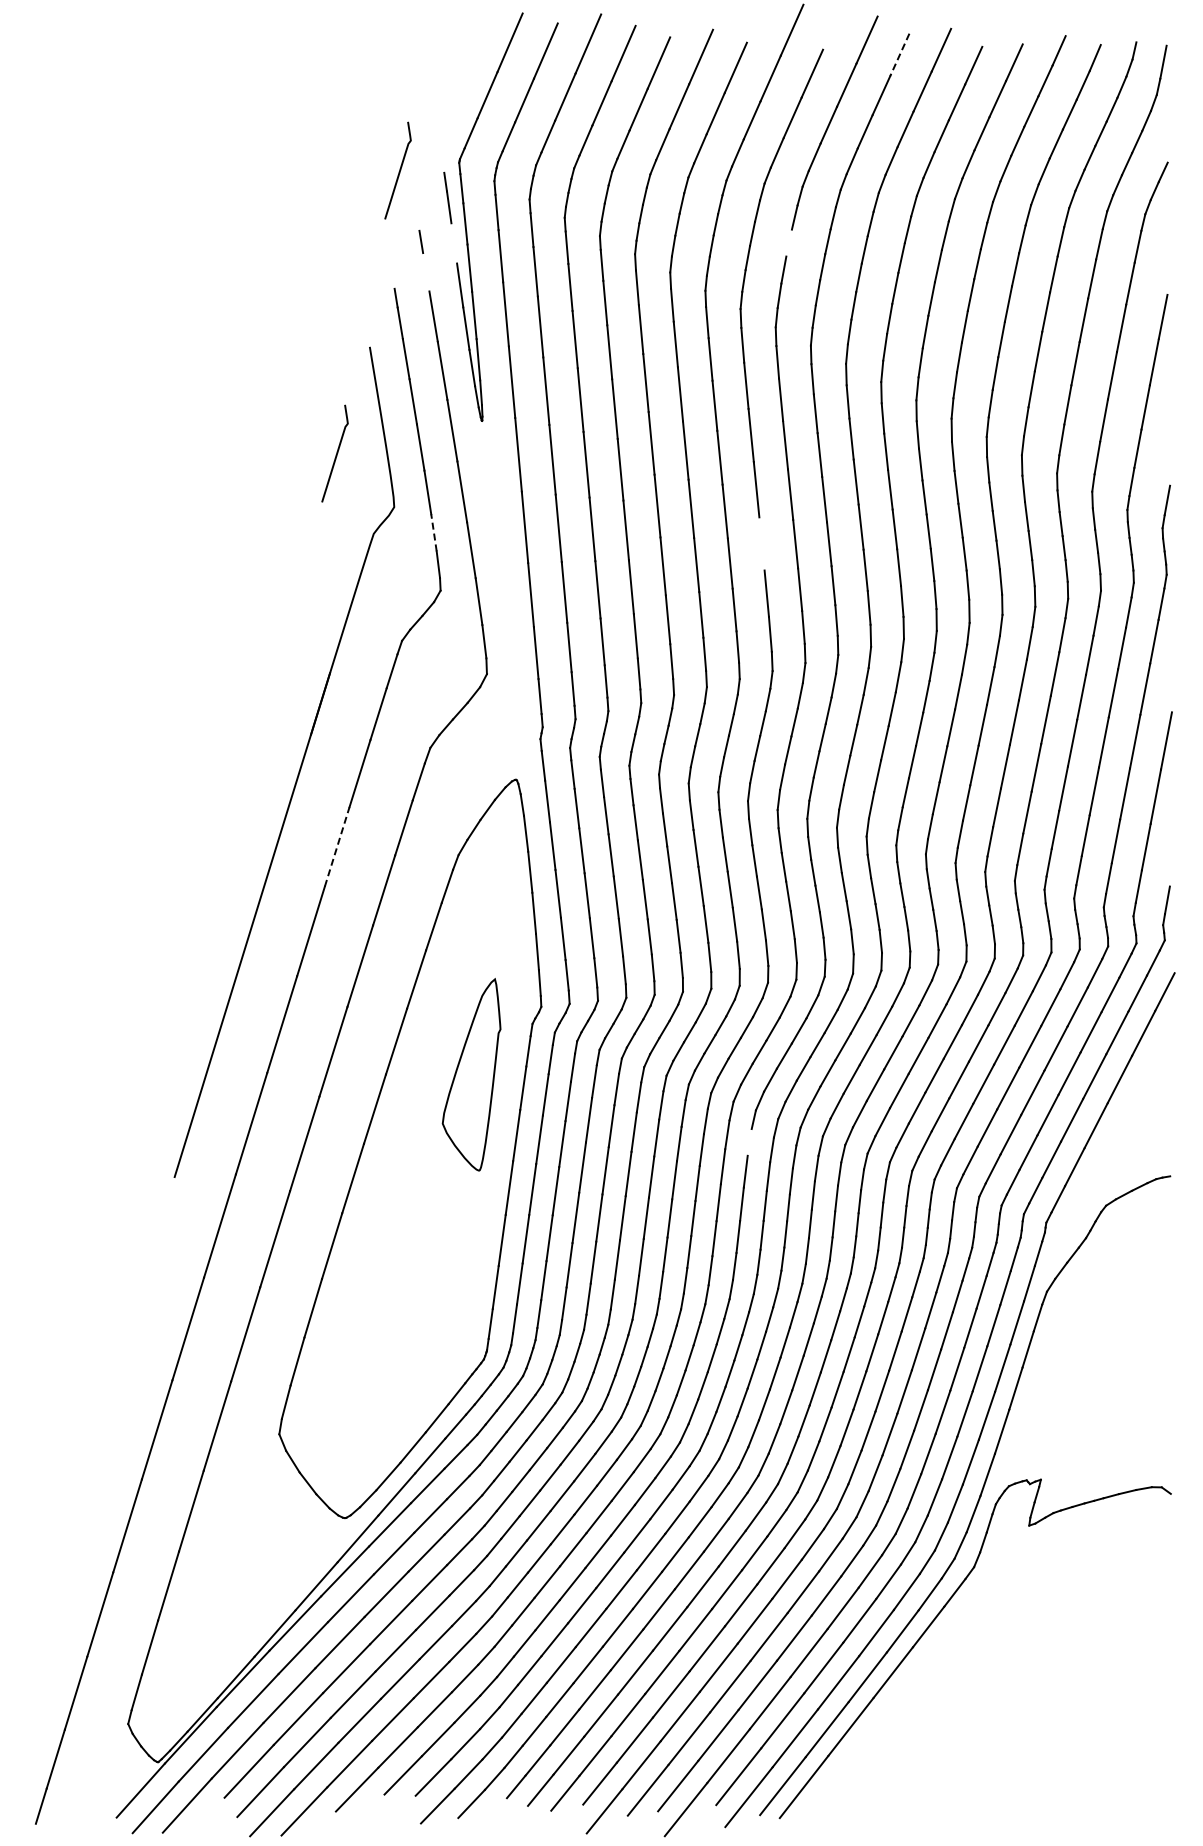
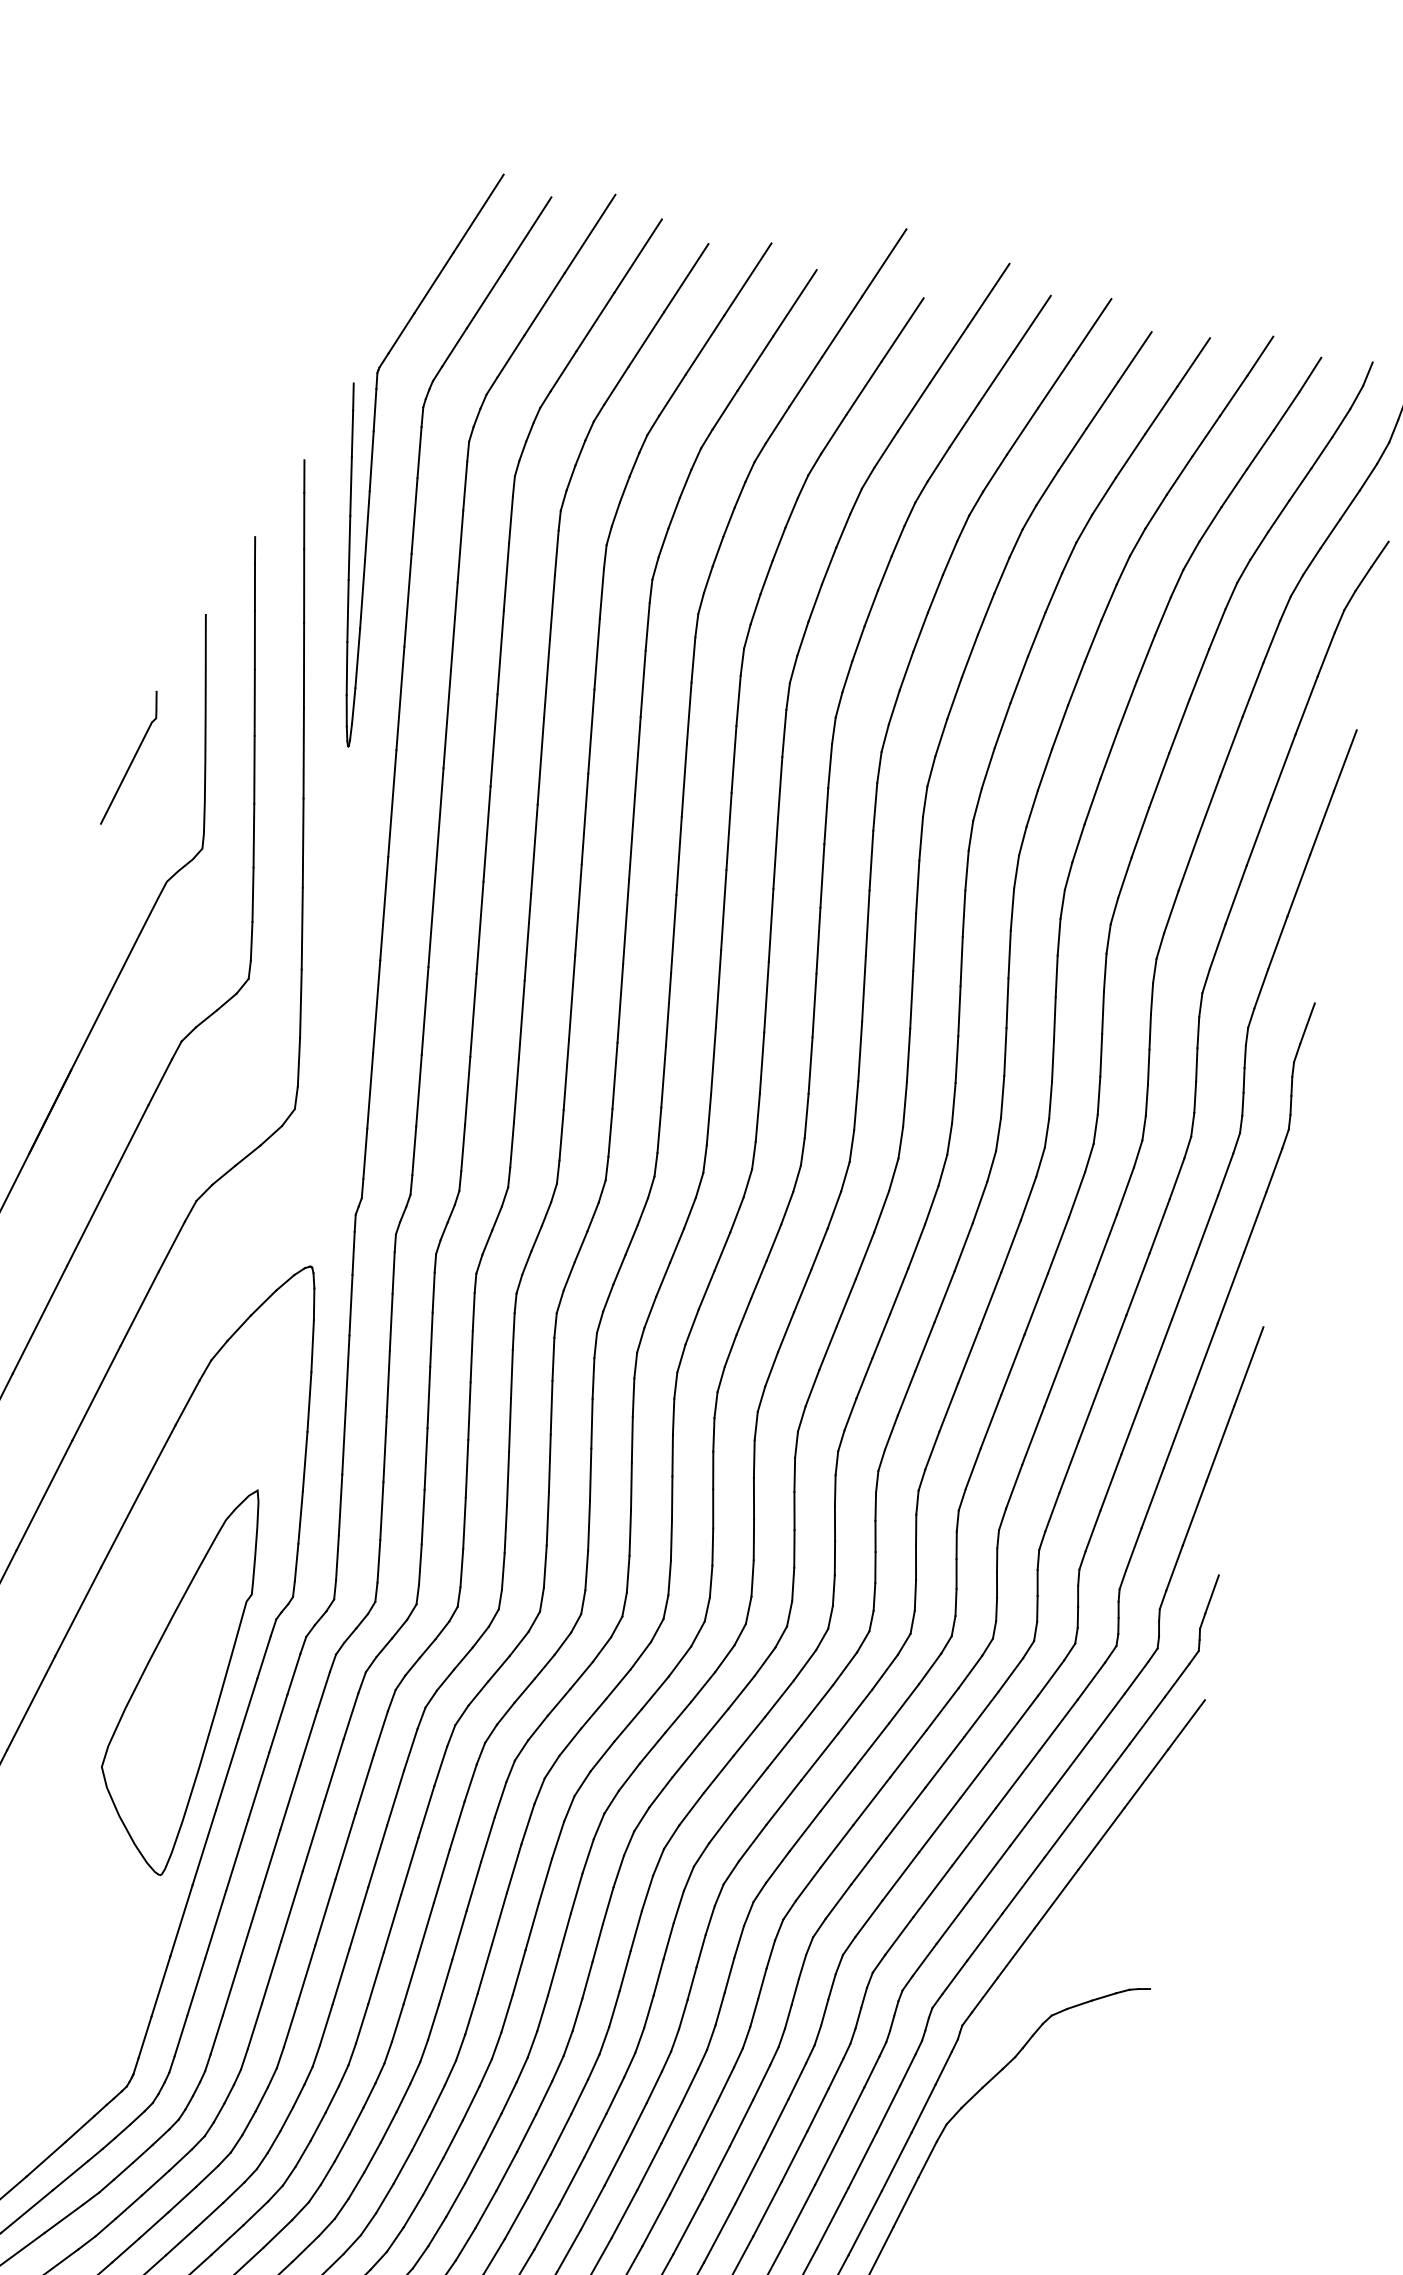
line: (899, 55) -> (1031, 324), dashed -> solid
curve: (398, 171) -> (288, 370), removed
line: (788, 242) -> (828, 565), added
line: (454, 243) -> (351, 486), added
line: (426, 272) -> (304, 521), added
line: (433, 532) -> (252, 894), dashed -> solid
line: (761, 543) -> (717, 988), added
line: (337, 846) -> (40, 1319), dashed -> solid
part: (471, 1074) -> (177, 1676), size x1.43
line: (749, 1142) -> (557, 1840), added

